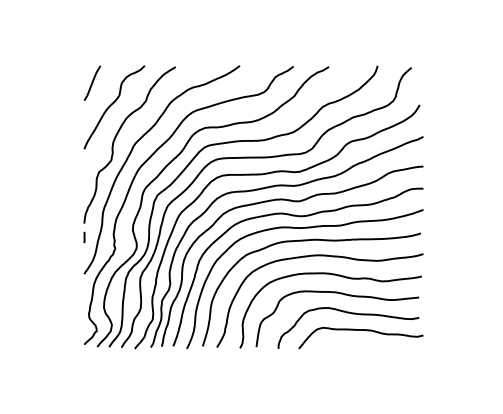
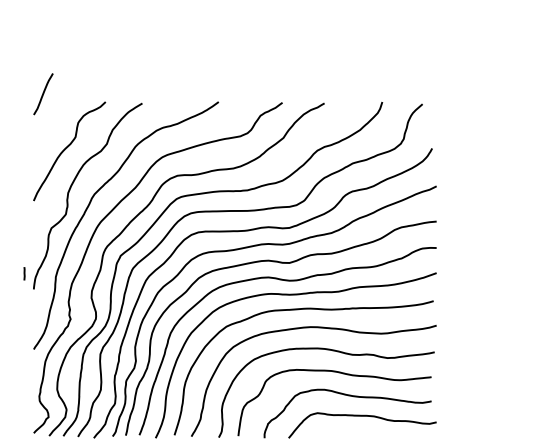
line: (92, 82) -> (43, 93), moved
line: (84, 236) -> (24, 272), moved

